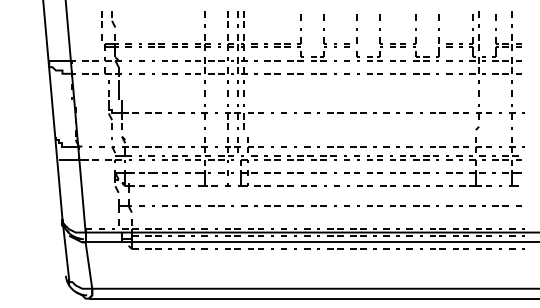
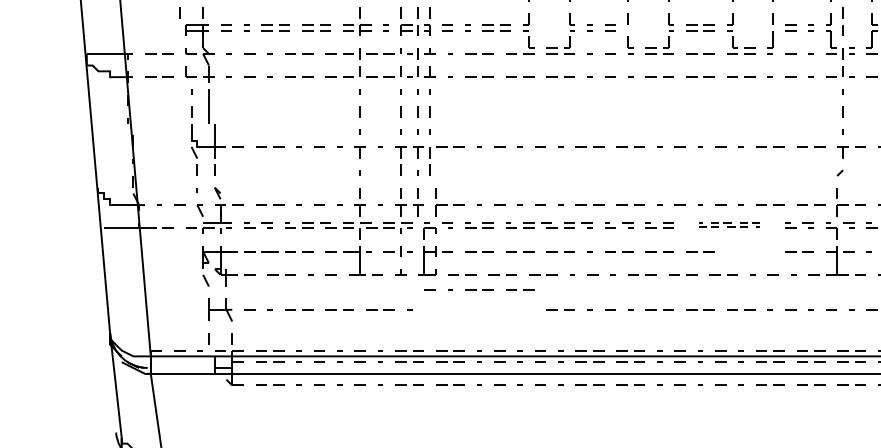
part: (414, 157) -> (729, 224), size x0.7
line: (425, 172) -> (748, 250), removed
line: (270, 205) -> (475, 289), moved

